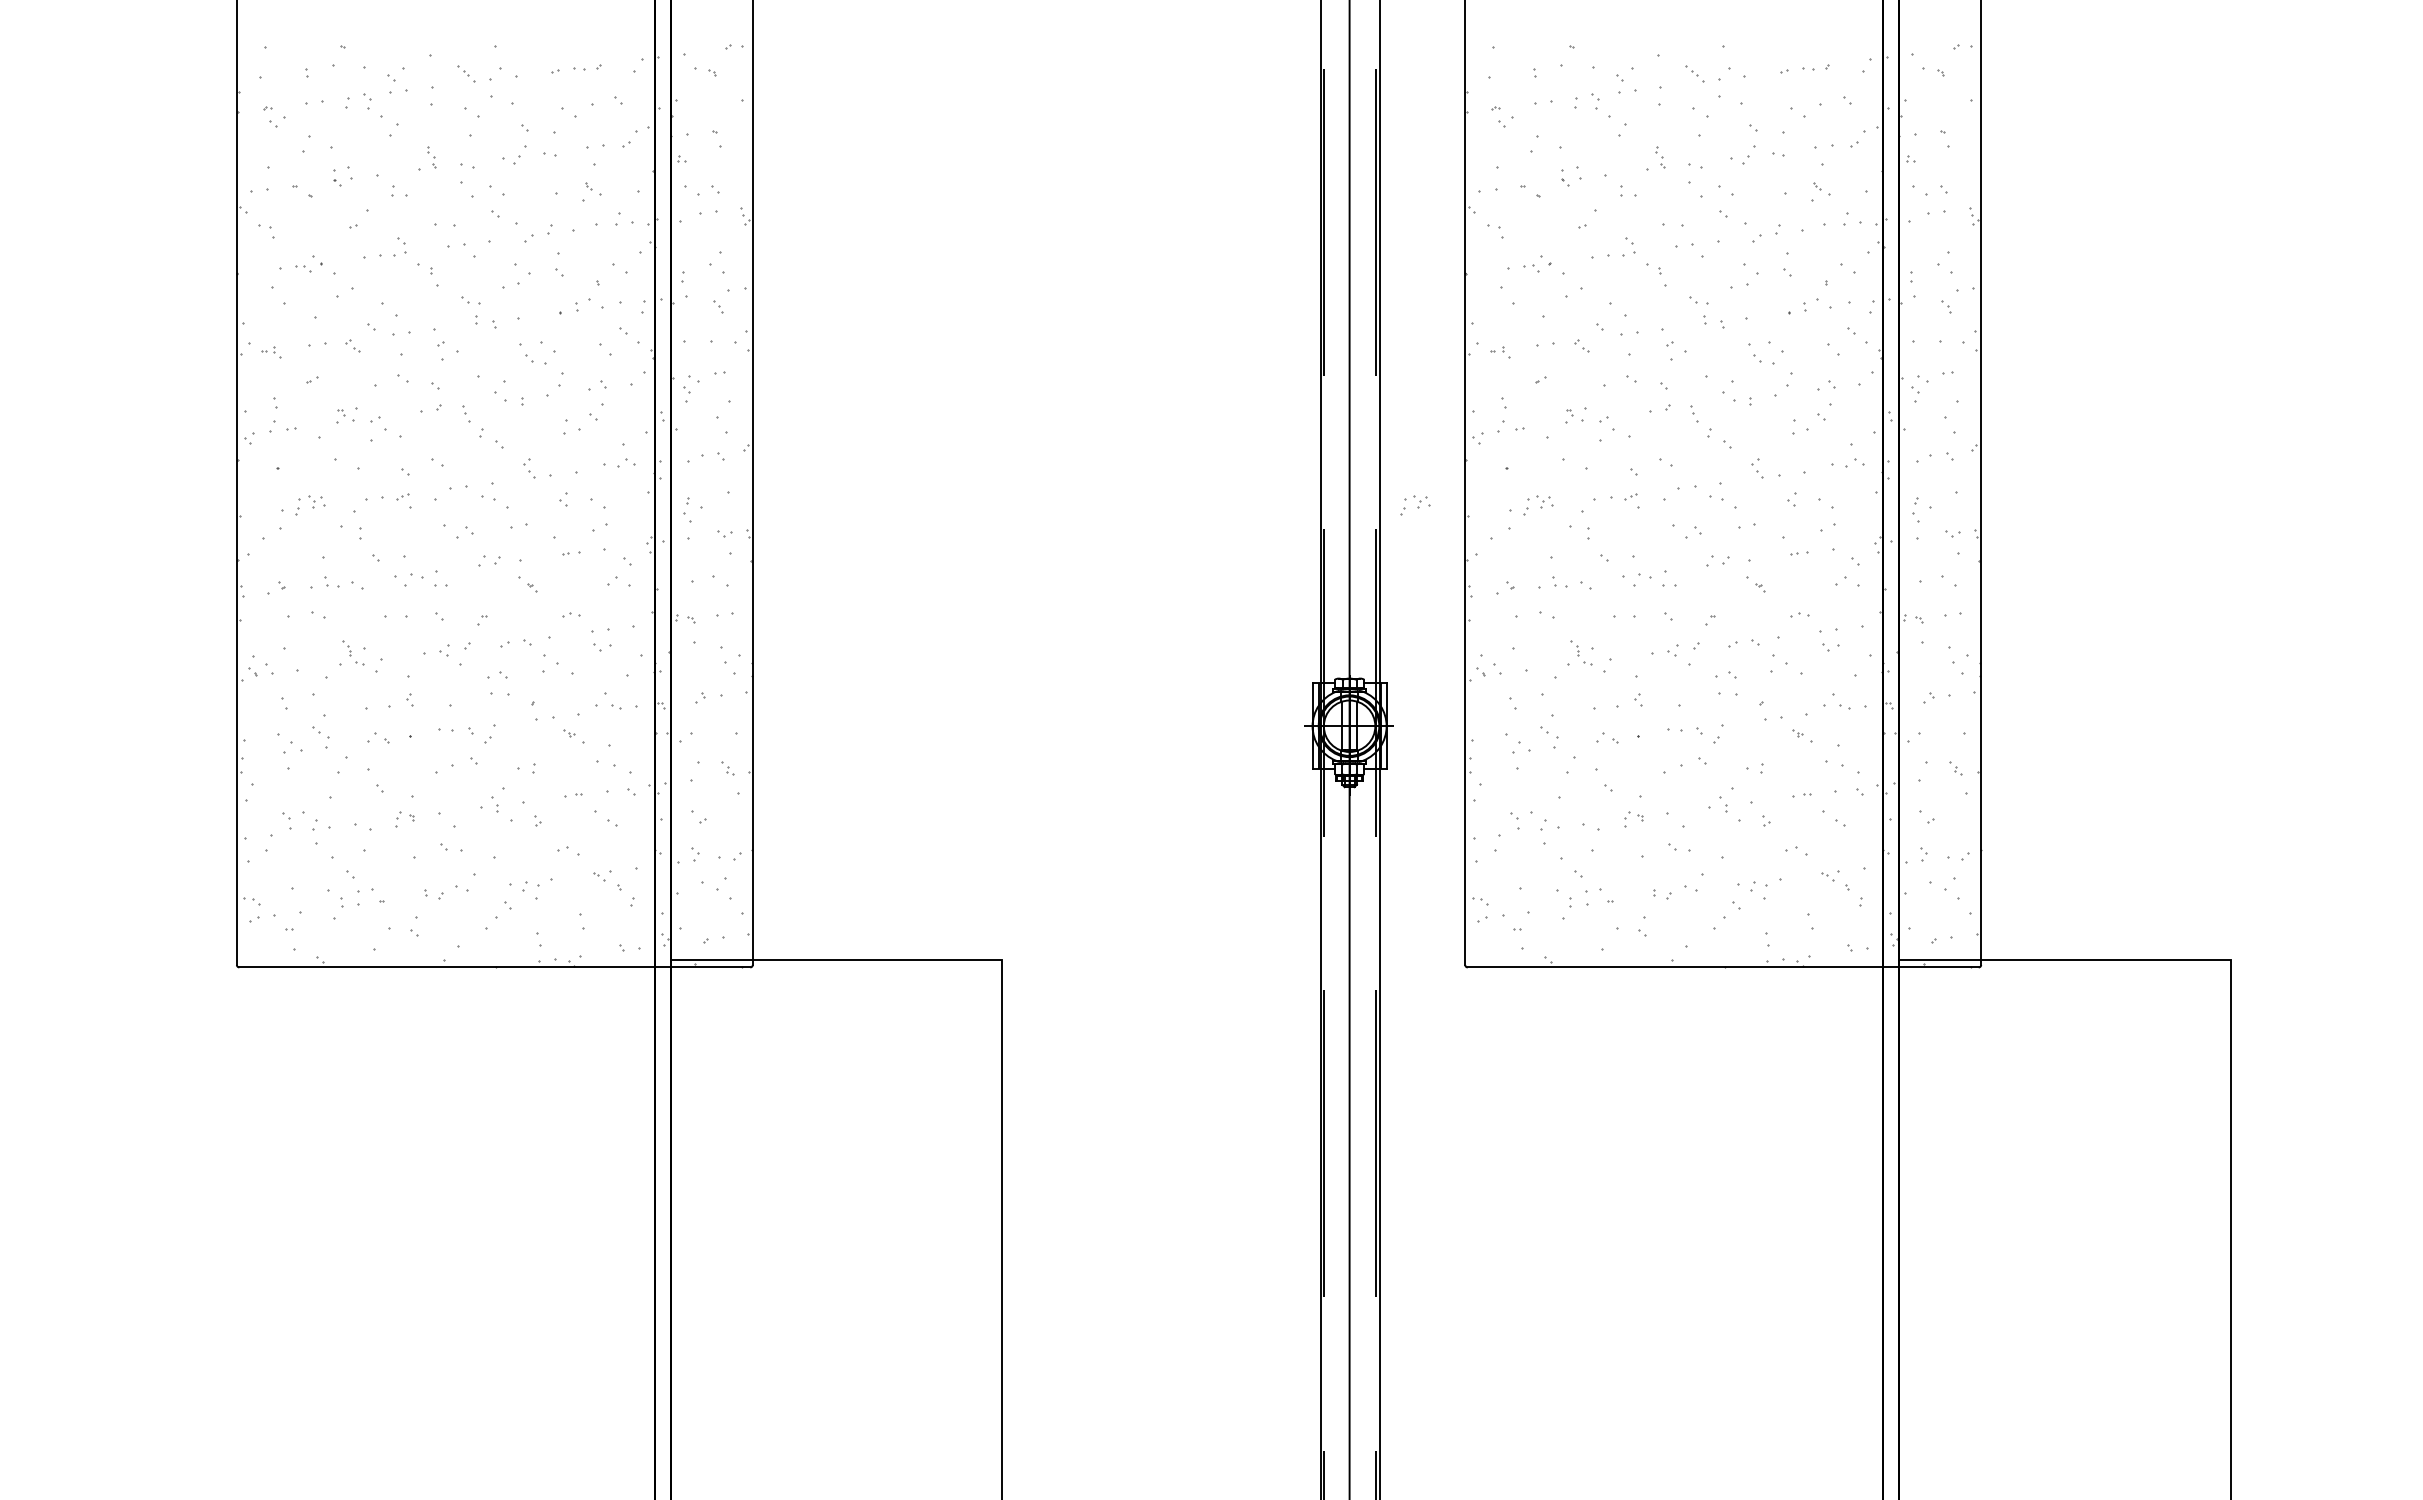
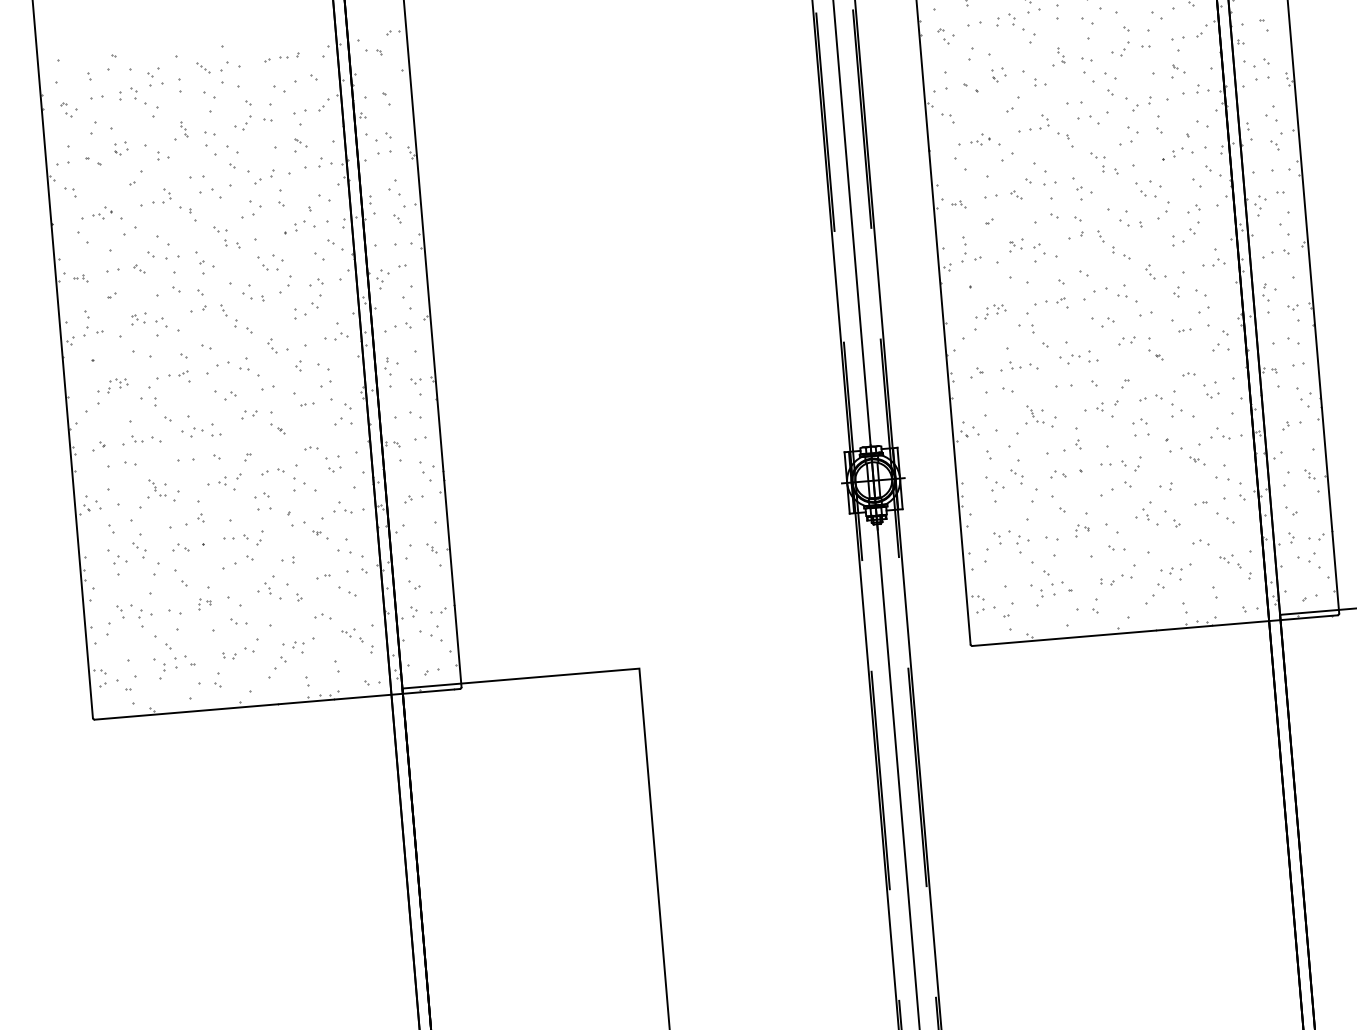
part: (1415, 505) -> (907, 319), removed

